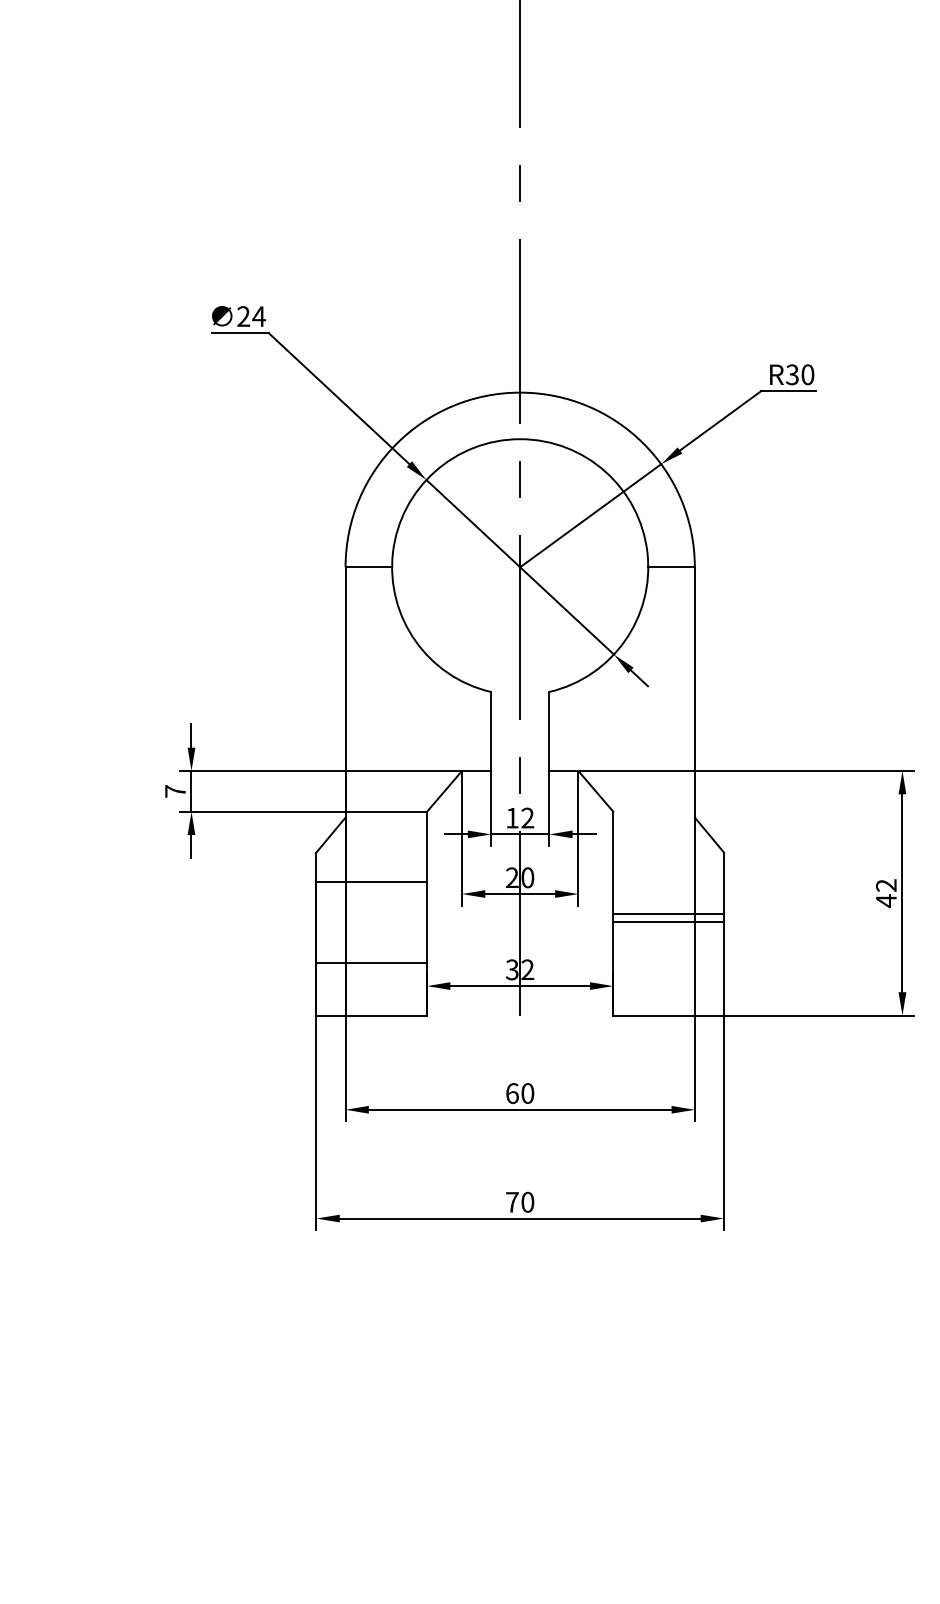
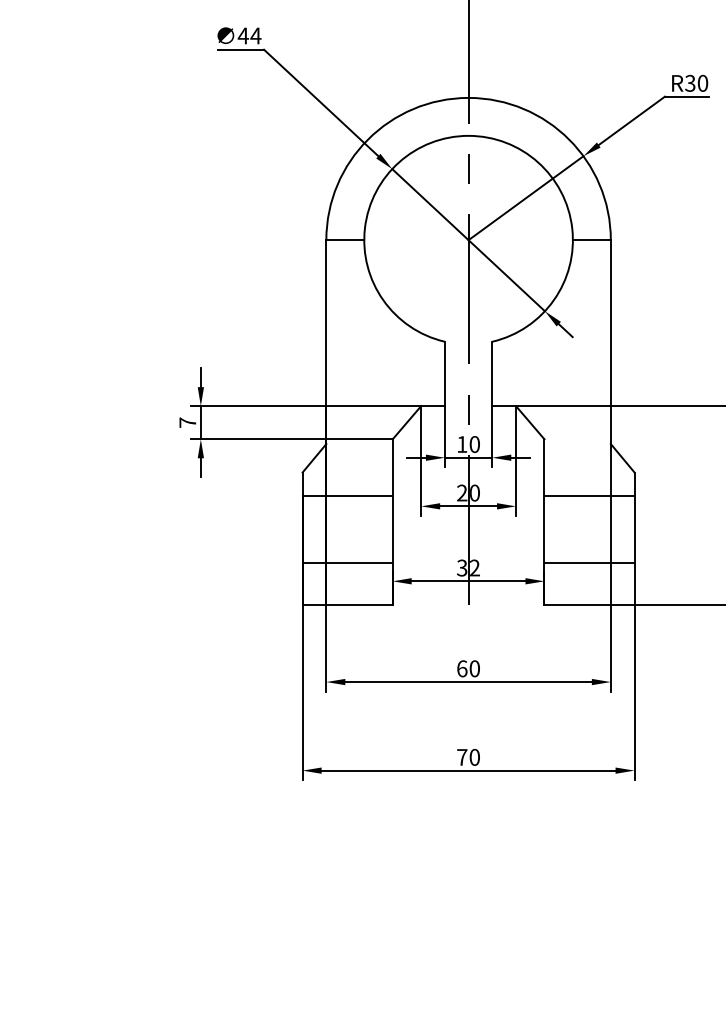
text: (243, 316) -> (243, 35), 24 -> 44
text: (527, 817) -> (474, 443), 12 -> 10
line: (668, 913) -> (589, 496), moved
line: (668, 922) -> (589, 562), moved

